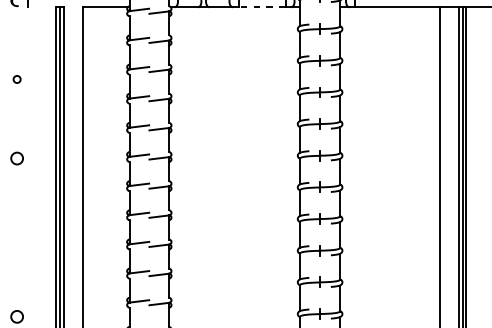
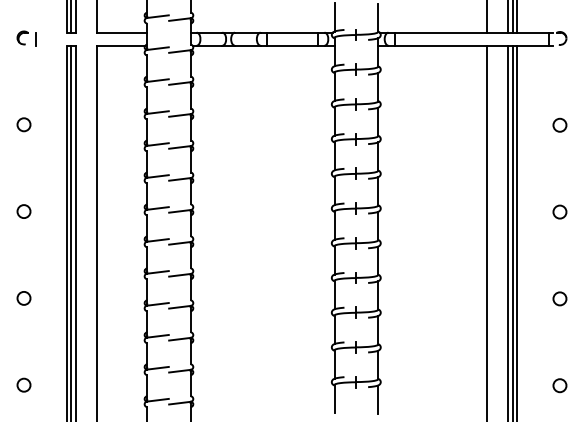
line: (261, 7) -> (292, 45), dashed -> solid
circle: (16, 79) -> (23, 124), size x1.67
circle: (16, 237) -> (23, 298), added

